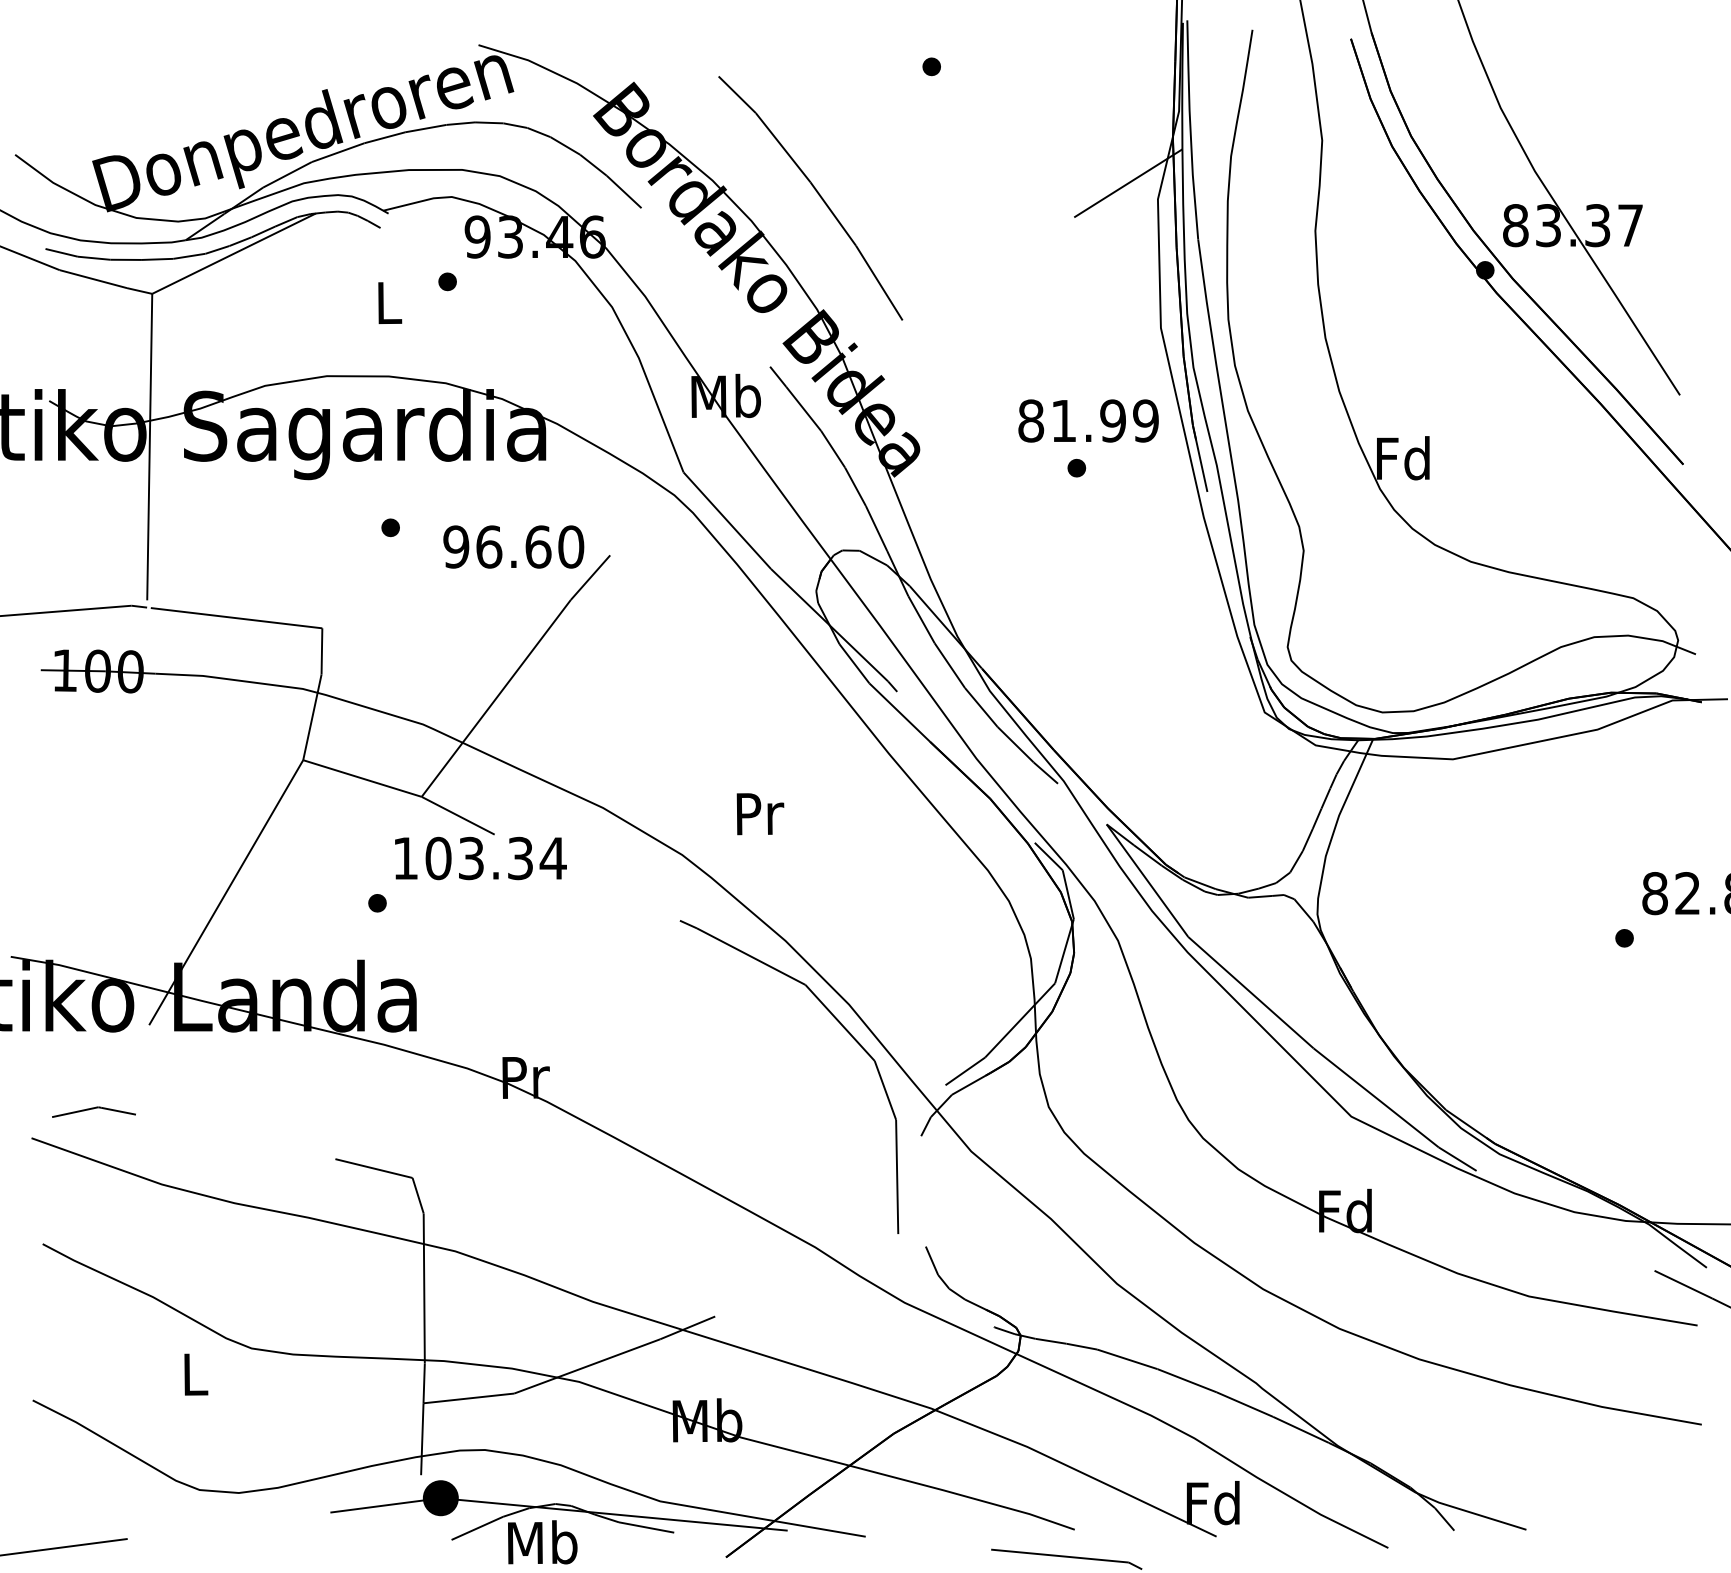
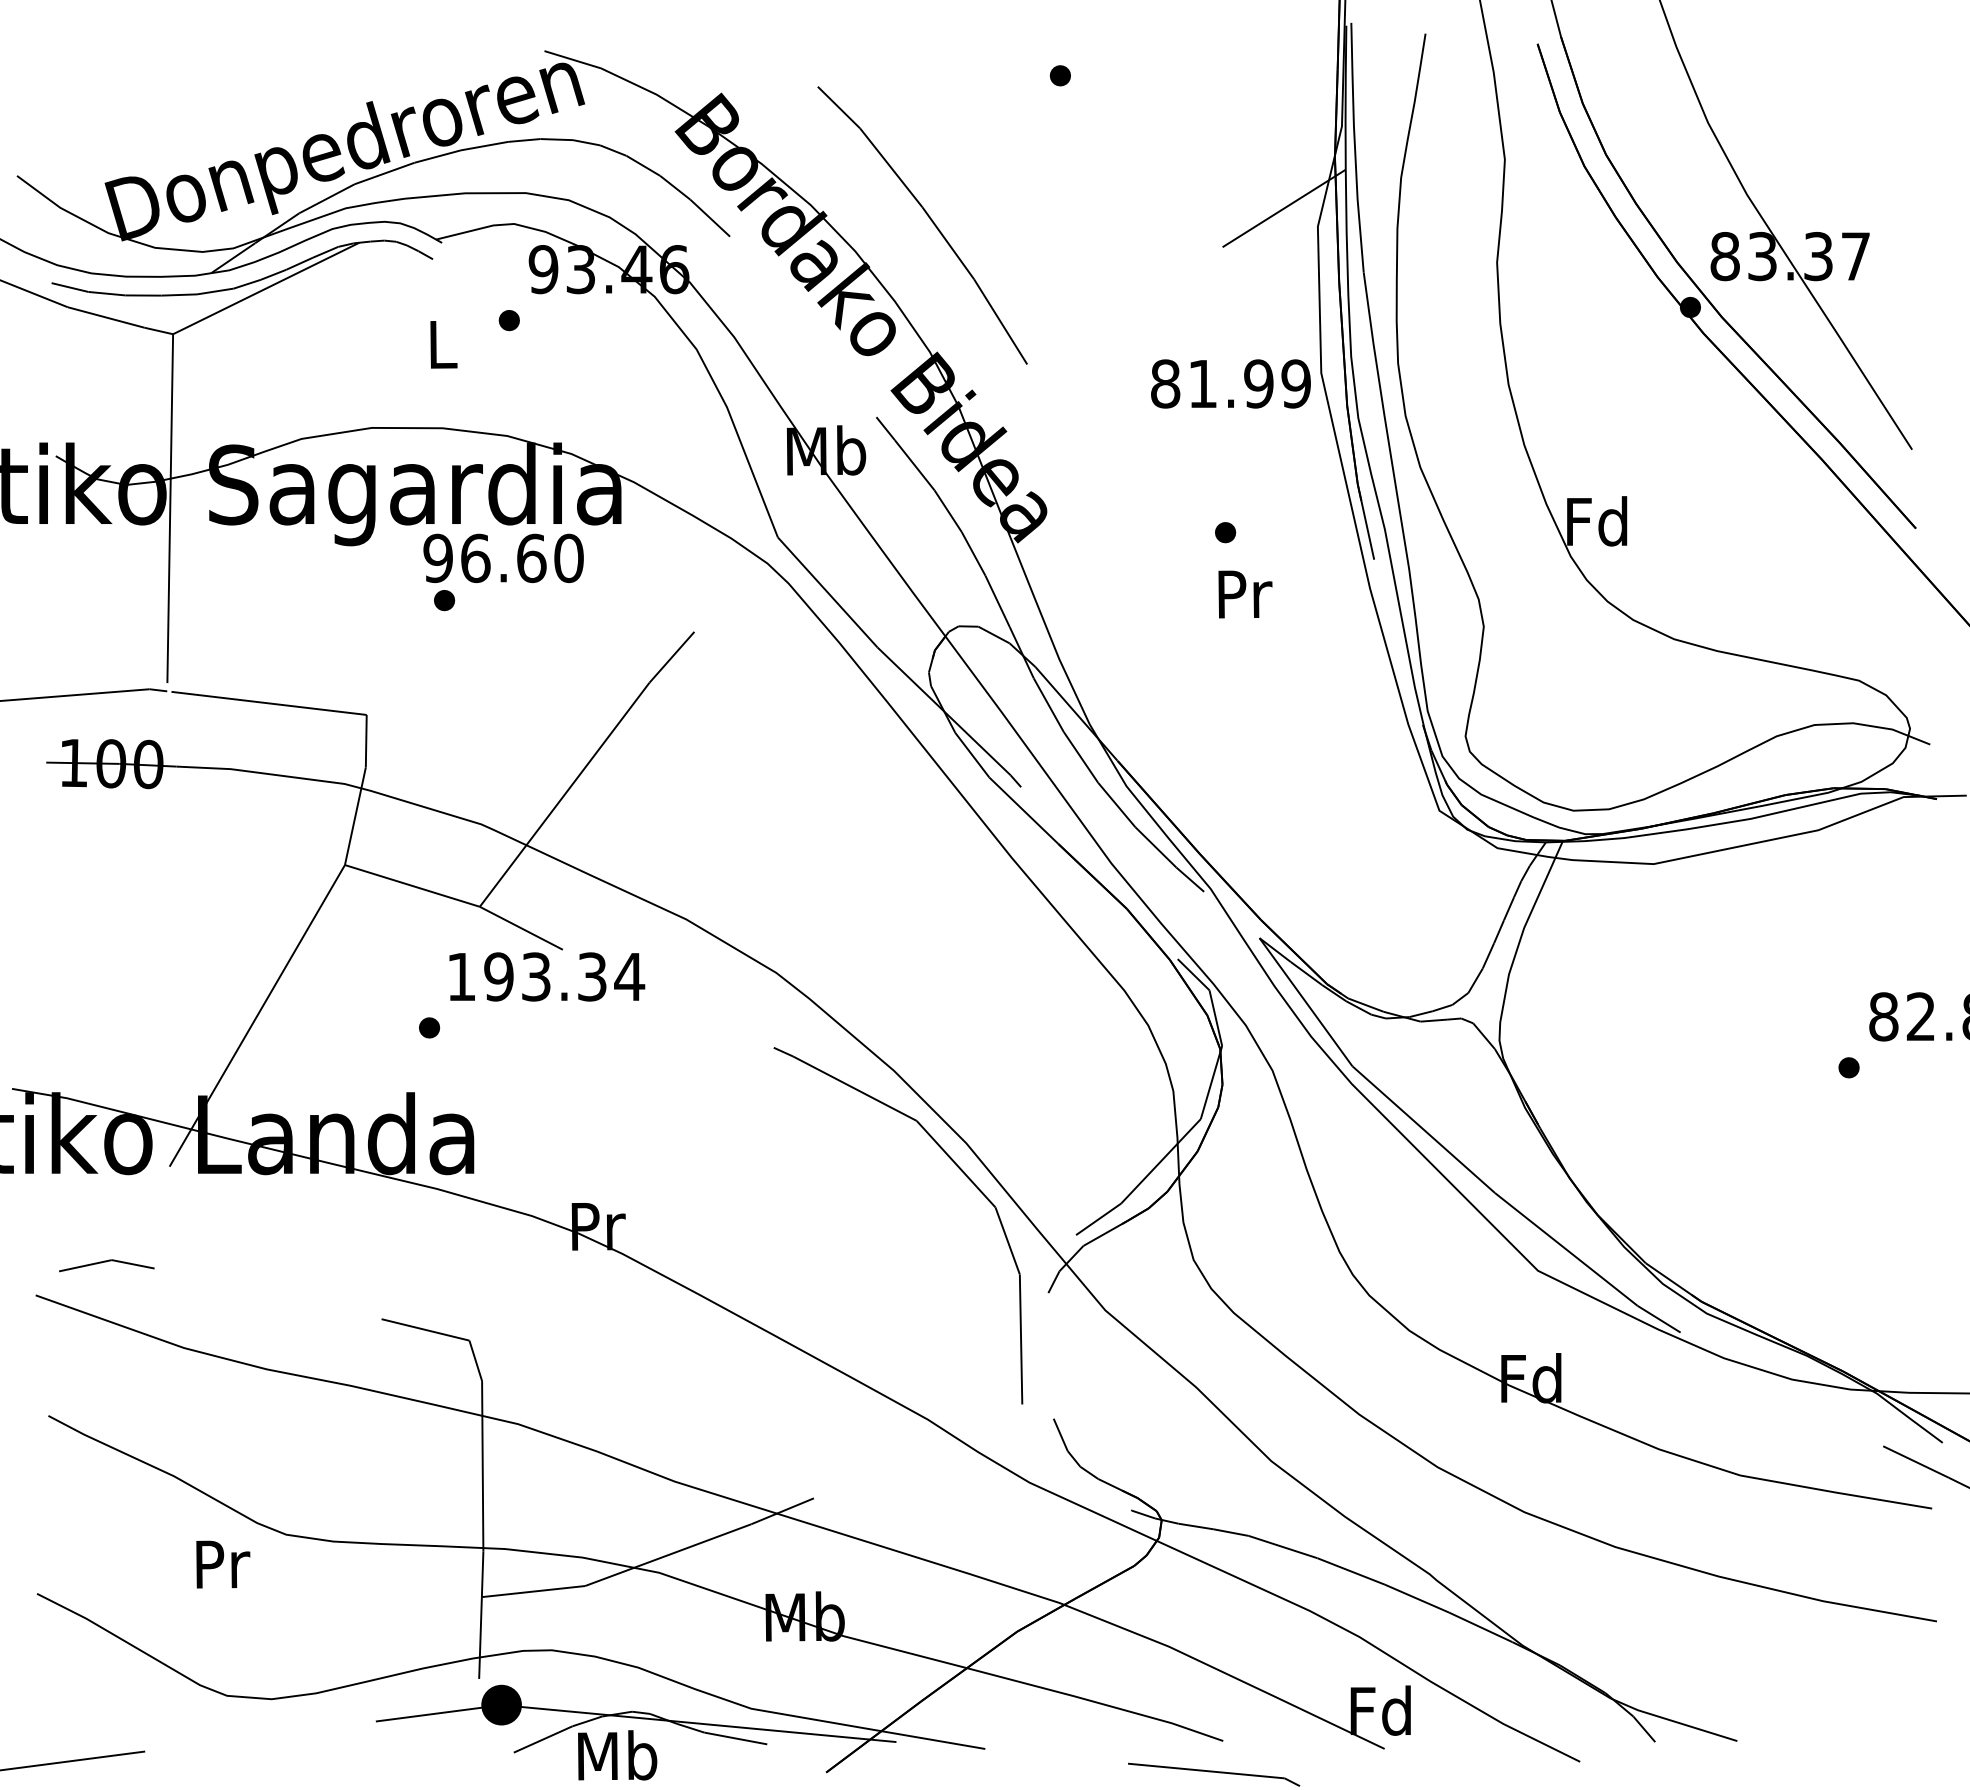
text: (1088, 420) -> (1230, 383), moved
text: (513, 547) -> (503, 558), moved
text: (760, 814) -> (1245, 594), moved
text: (438, 858) -> (498, 976), 103.34 -> 193.34
text: (196, 1374) -> (223, 1564), L -> Pr

